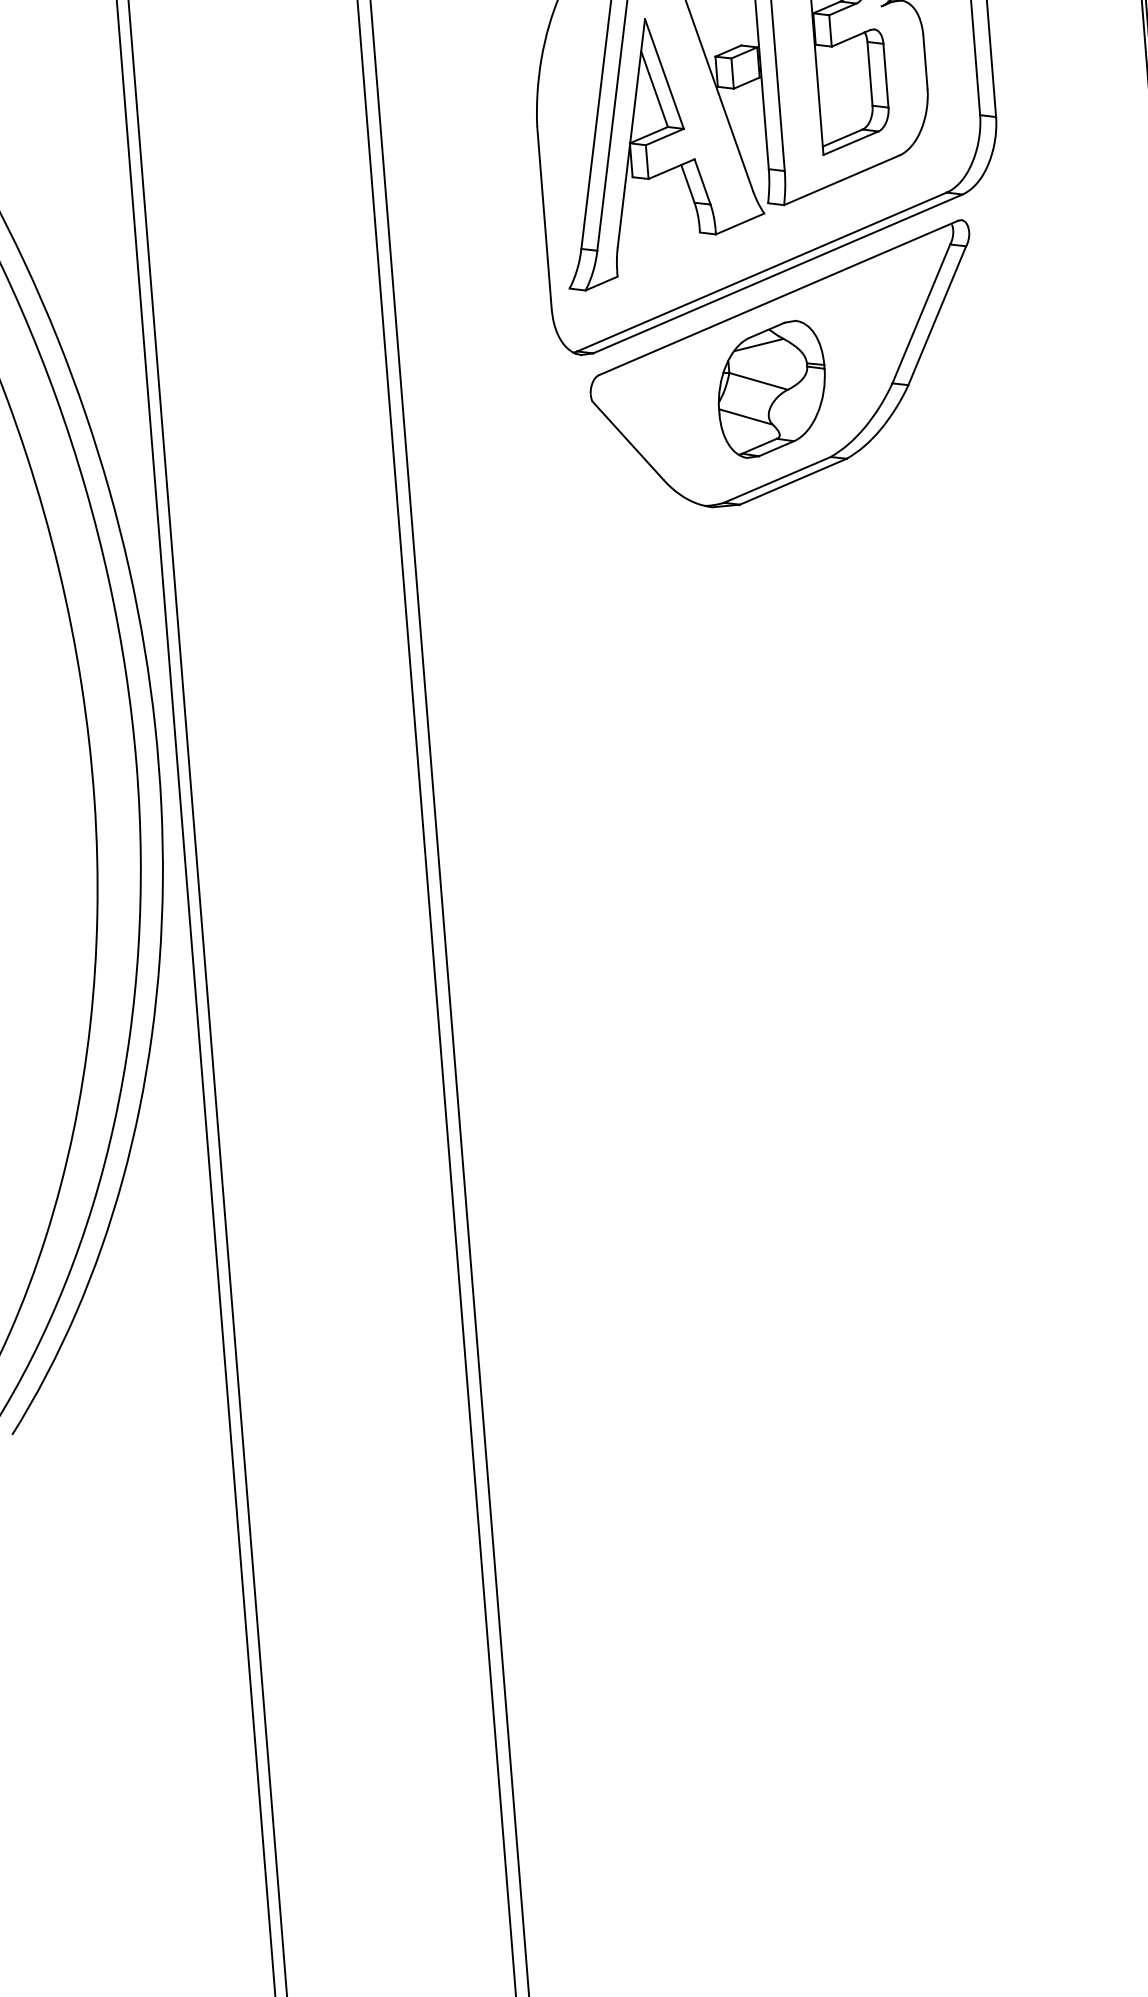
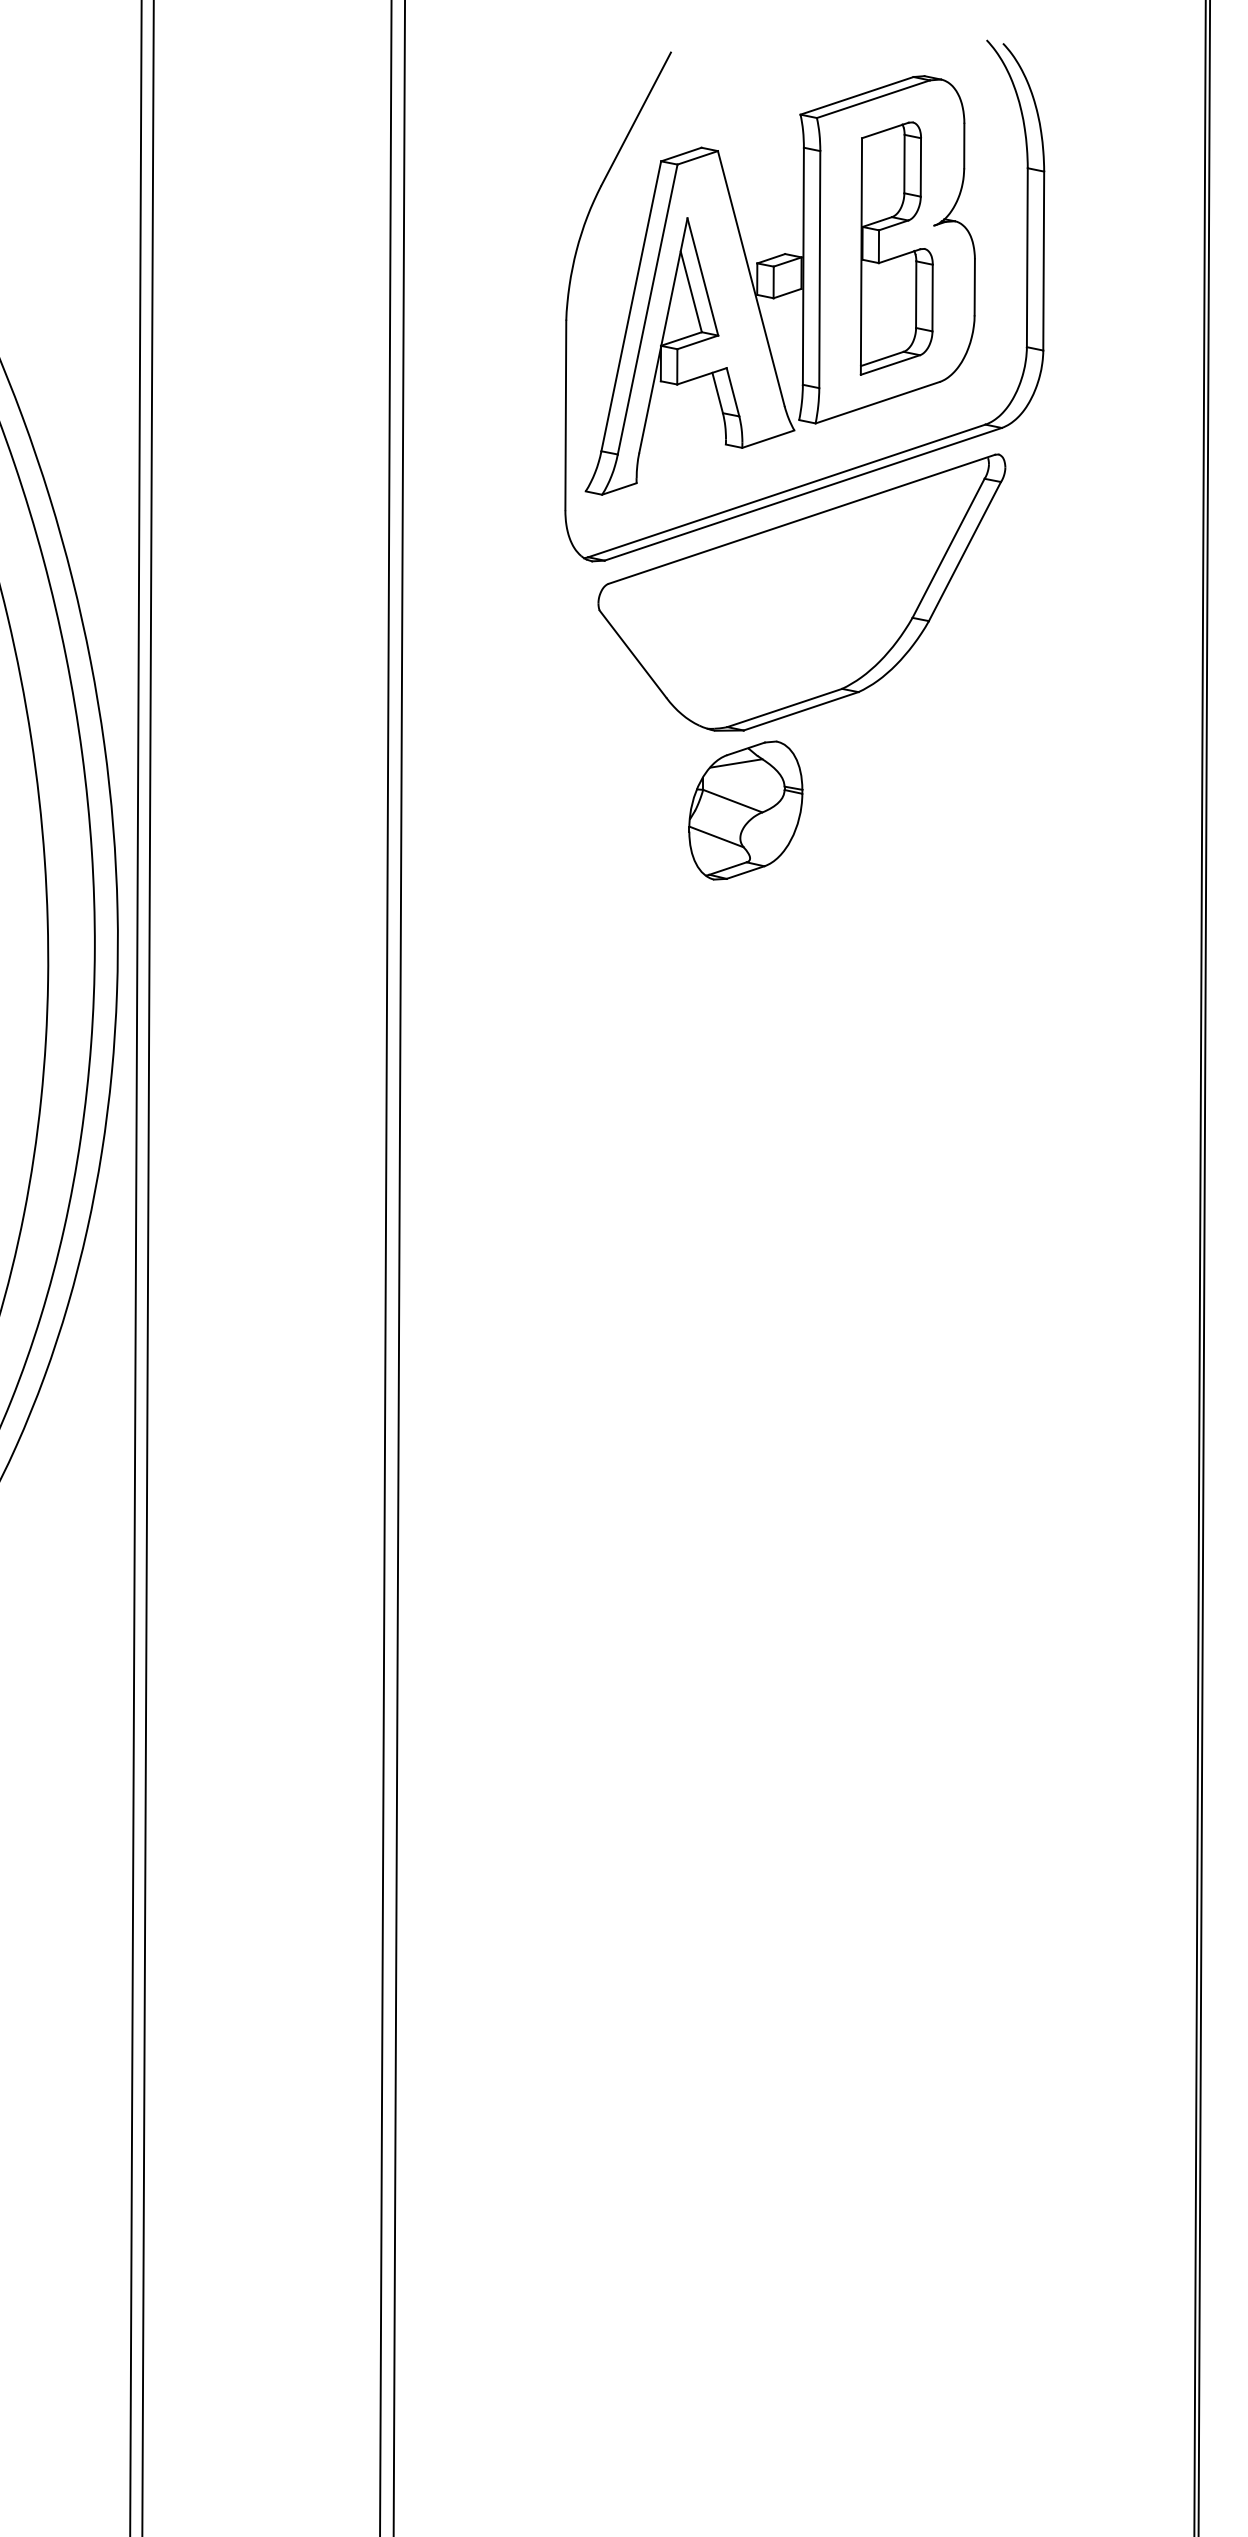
part: (771, 389) -> (745, 810), moved

